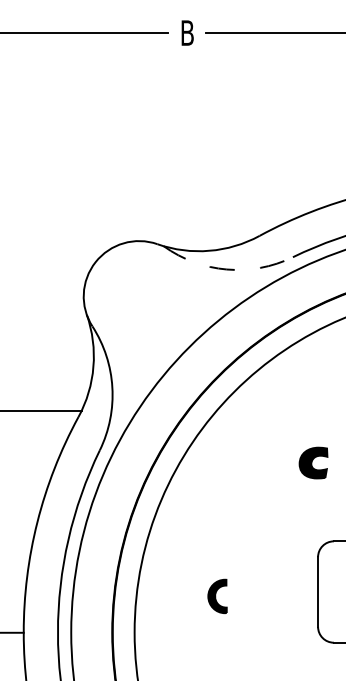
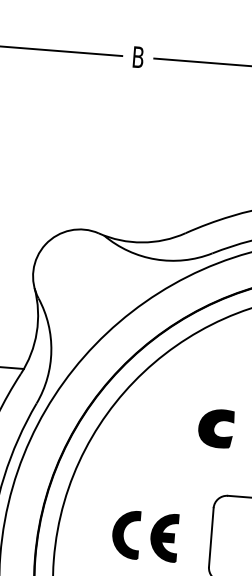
arc: (226, 269) -> (155, 259), dashed -> solid
part: (313, 462) -> (216, 427), size x1.43
part: (217, 596) -> (126, 534), size x1.67
part: (262, 596) -> (164, 537), added

